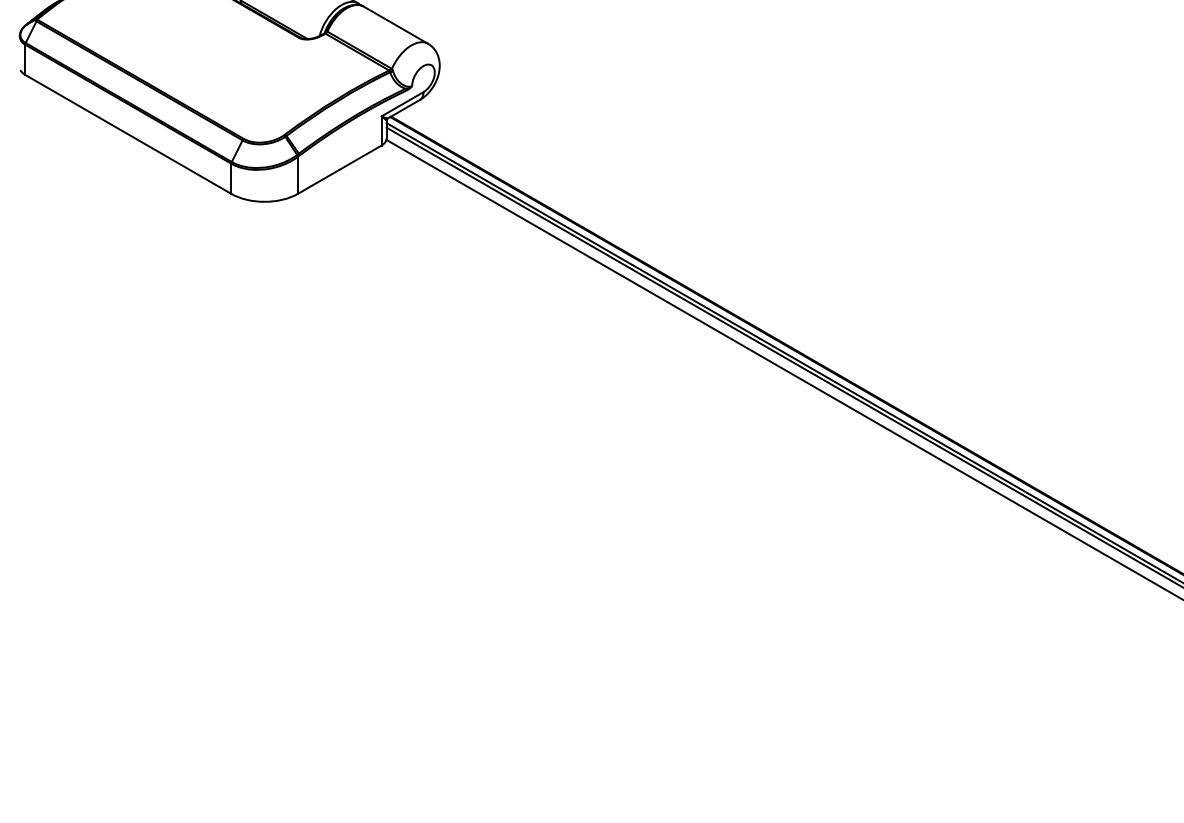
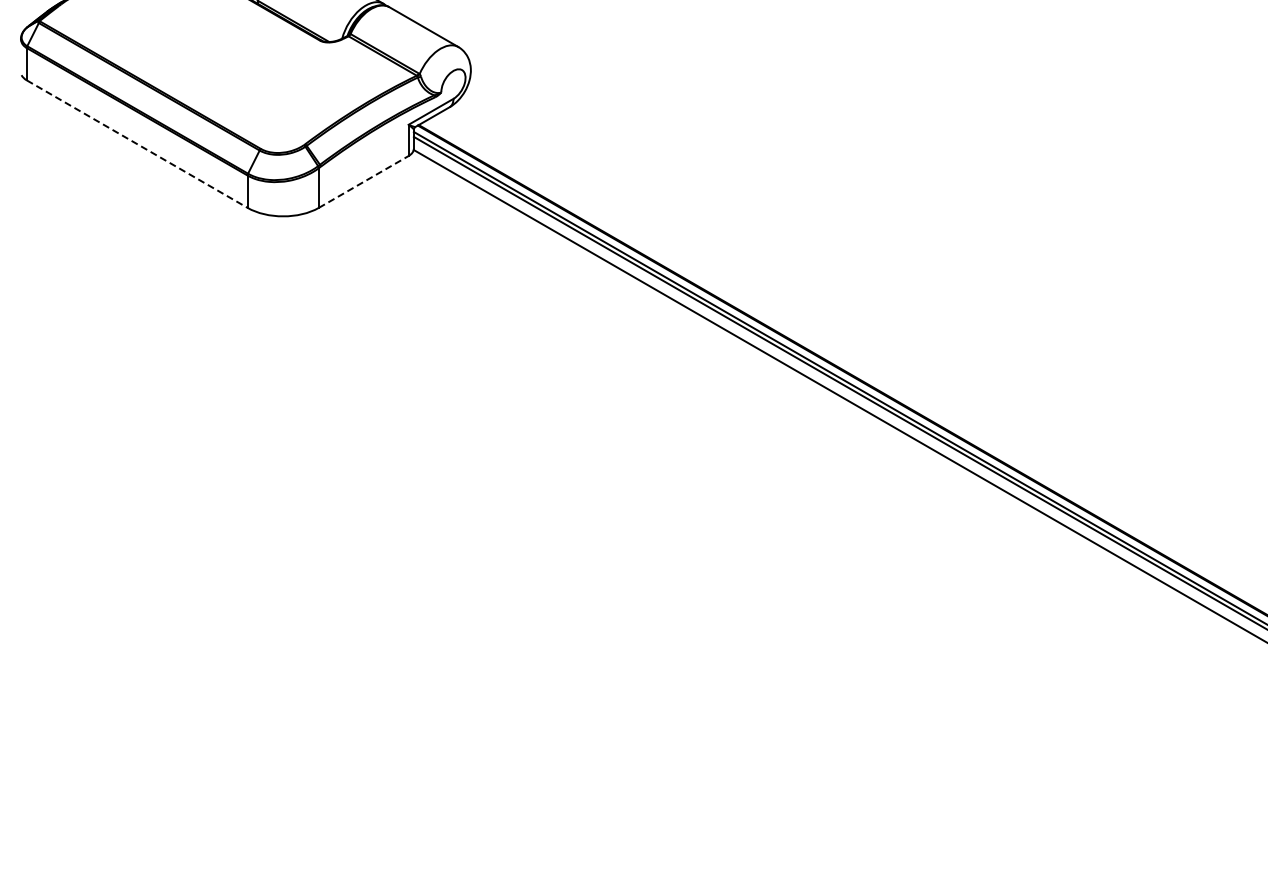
line: (128, 134) -> (137, 144), solid -> dashed
line: (339, 169) -> (363, 181), solid -> dashed

